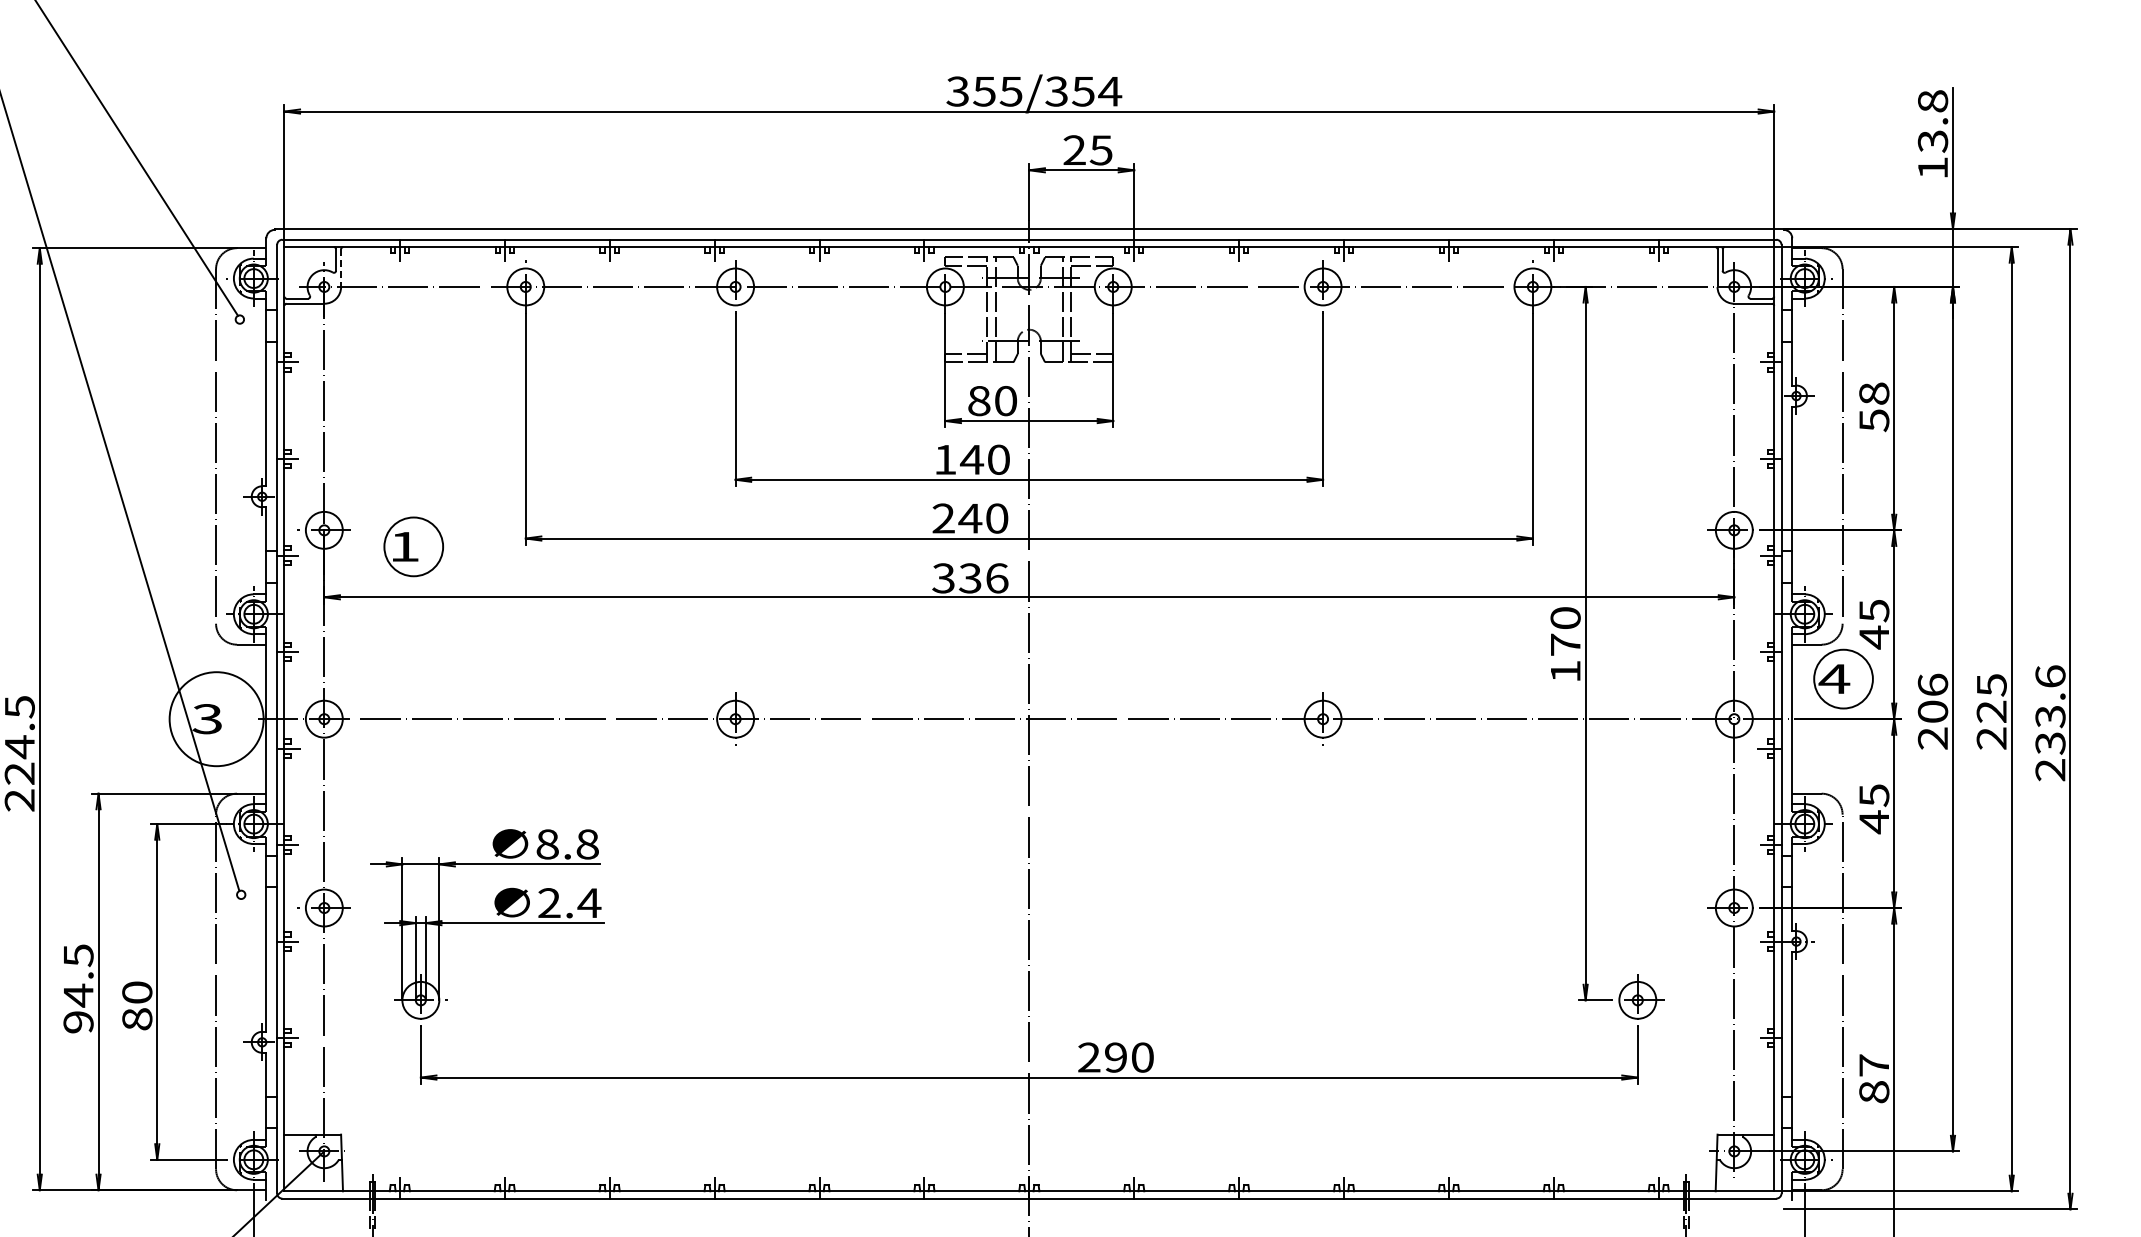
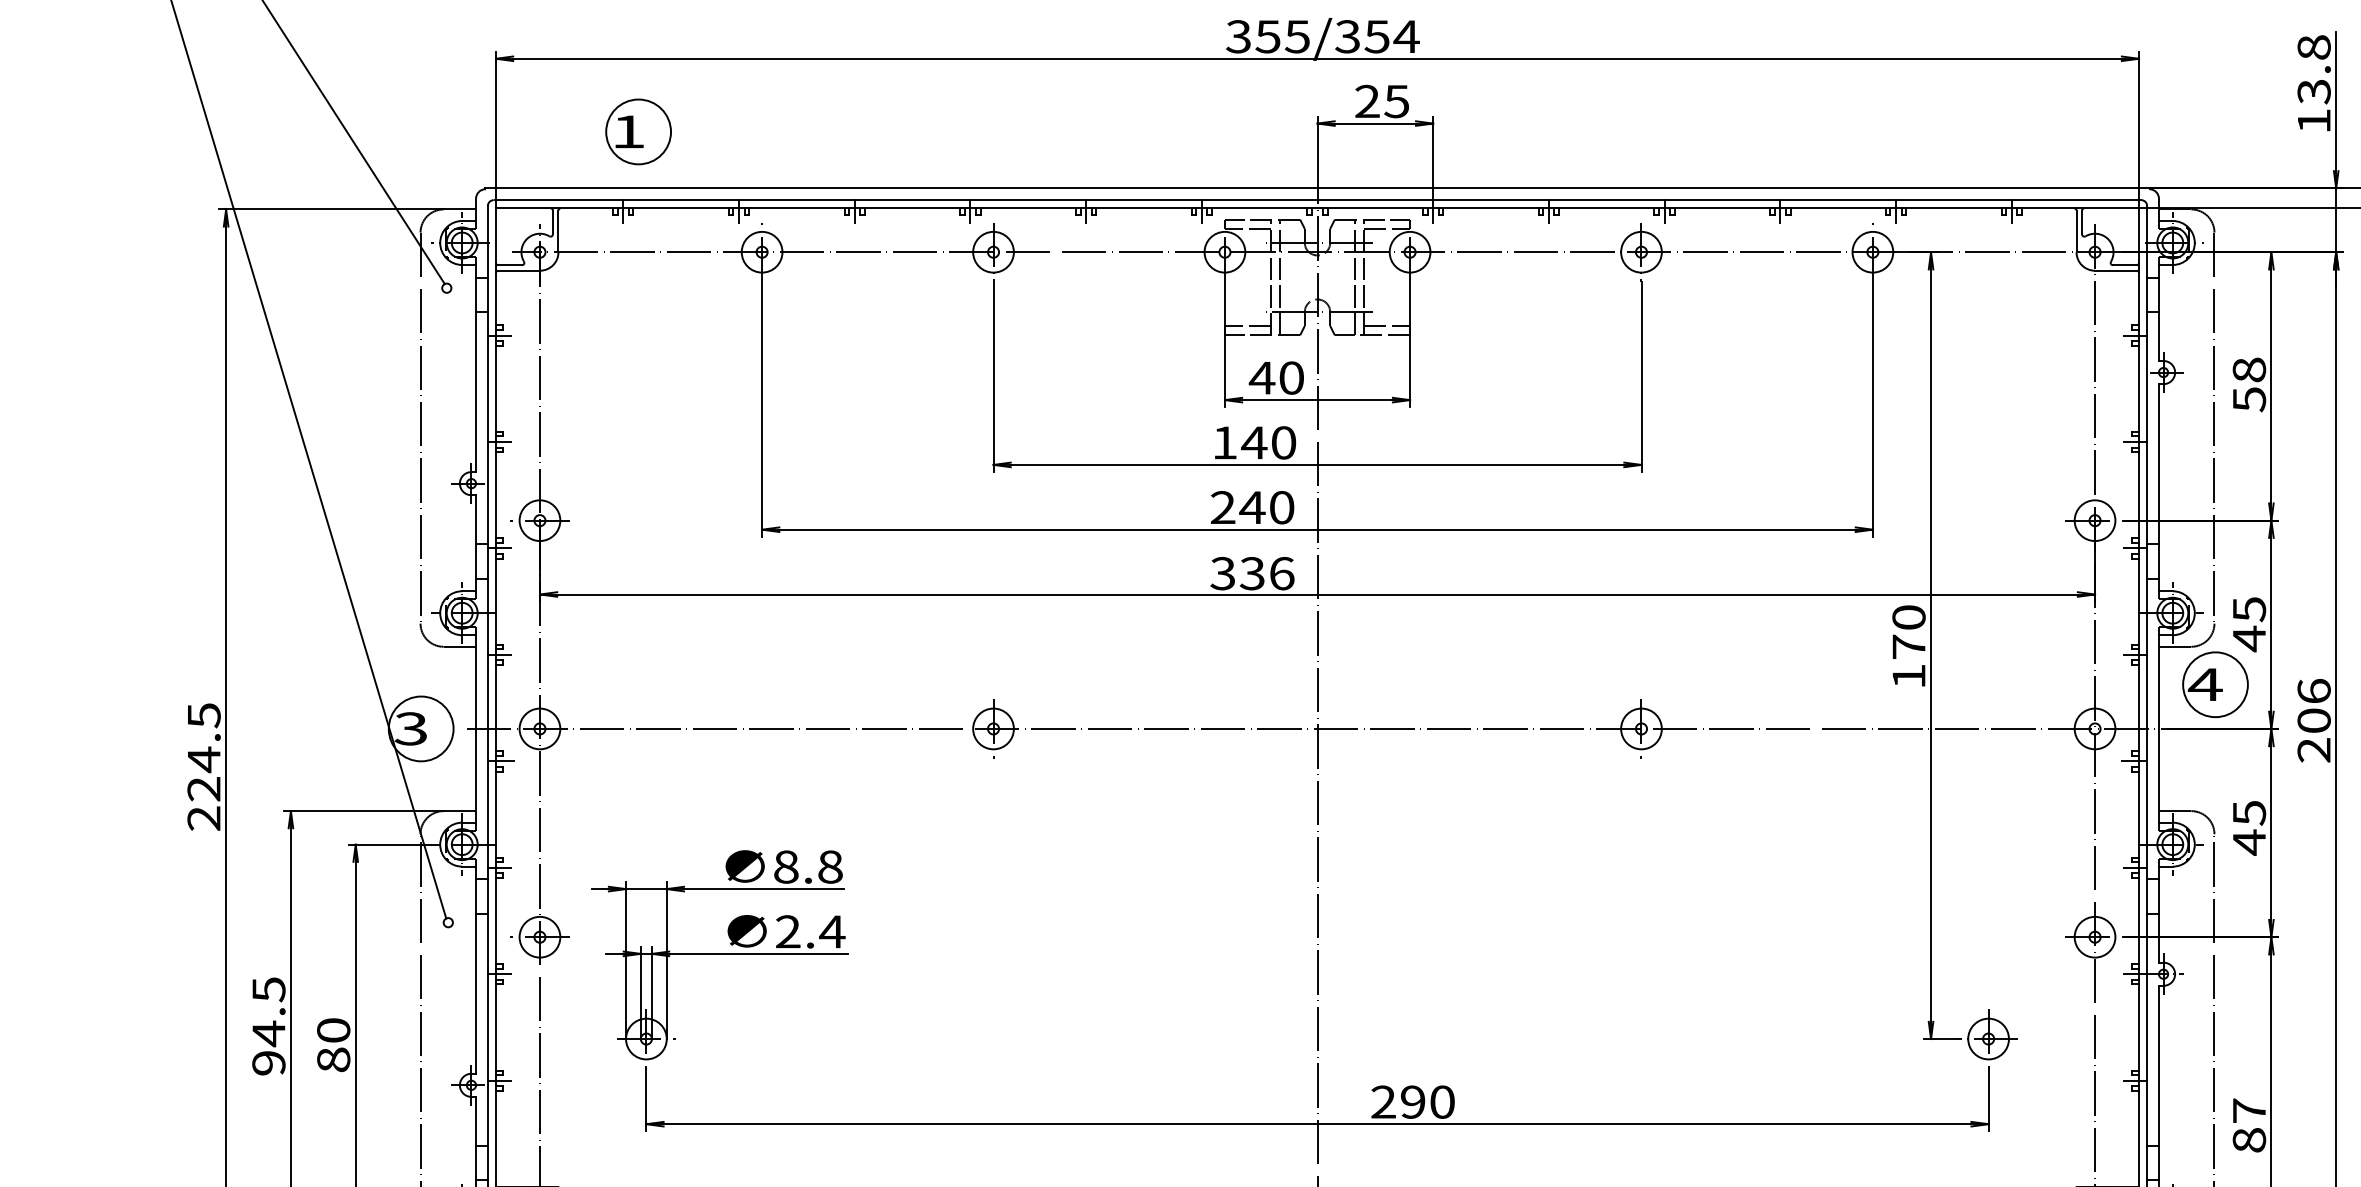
line: (341, 268) -> (558, 231), dashed -> solid
text: (979, 401) -> (1262, 378), 80 -> 40
part: (413, 546) -> (638, 131), moved
circle: (216, 718) -> (421, 728), size x0.62

